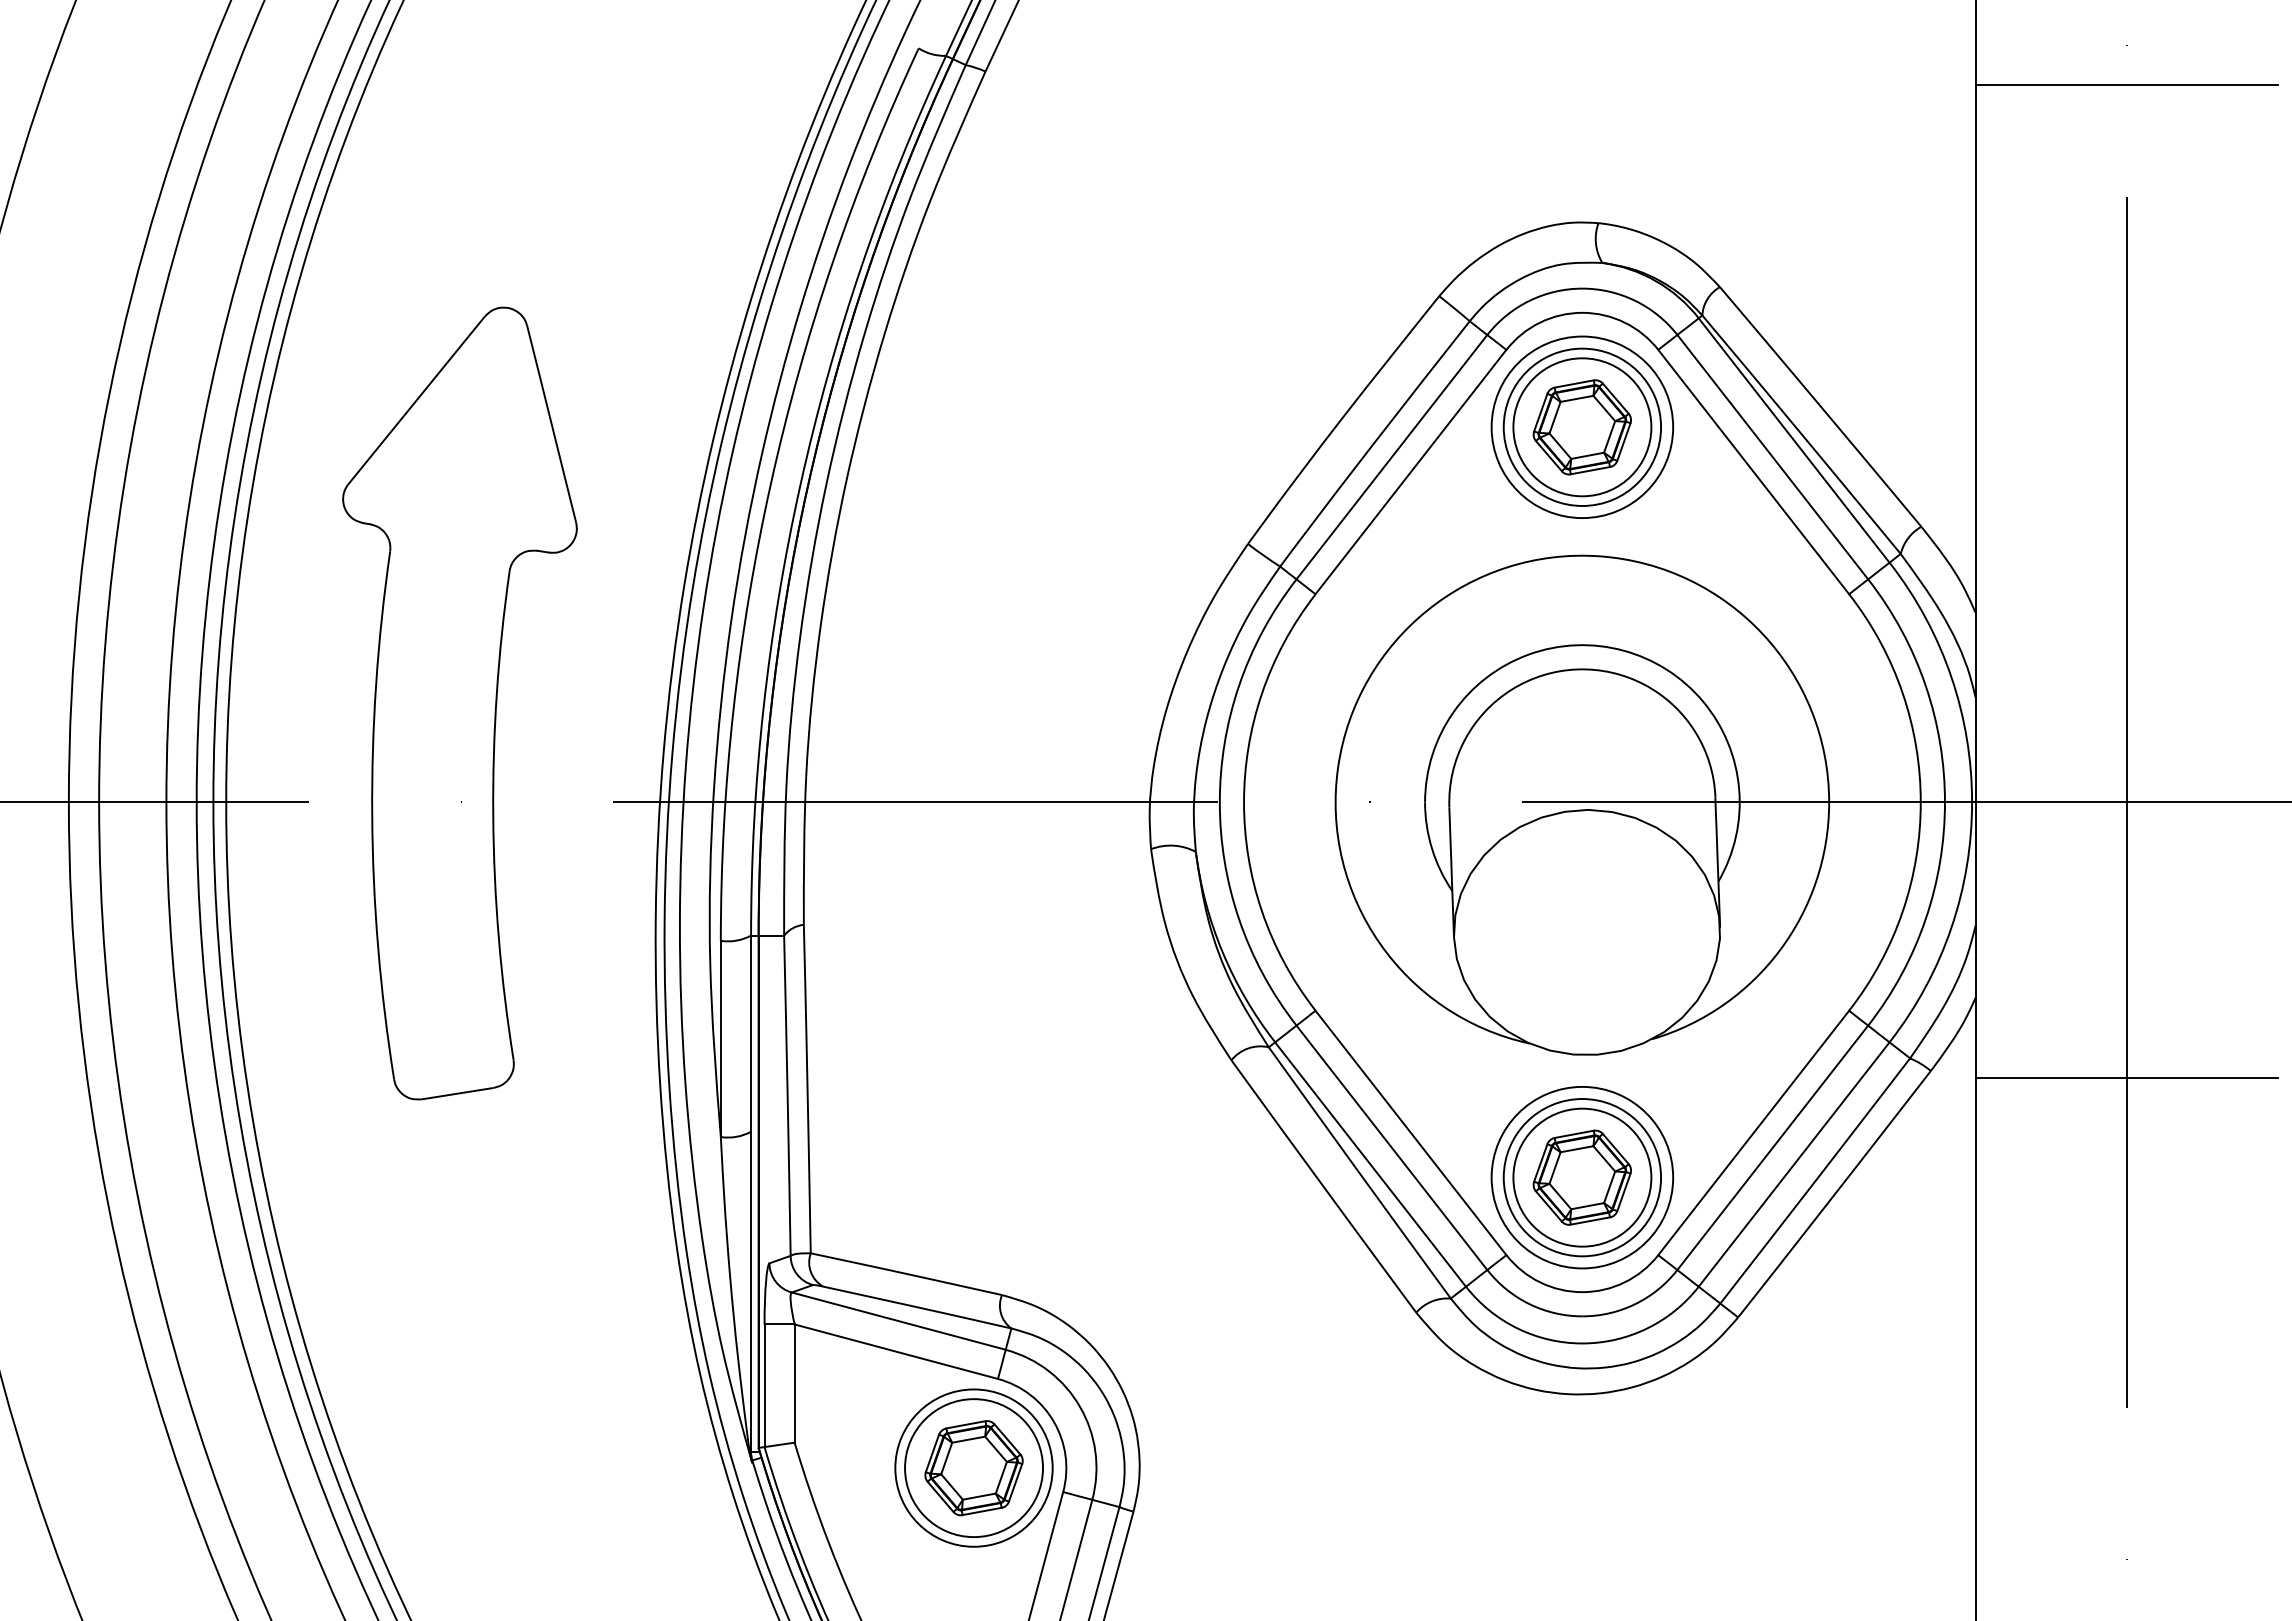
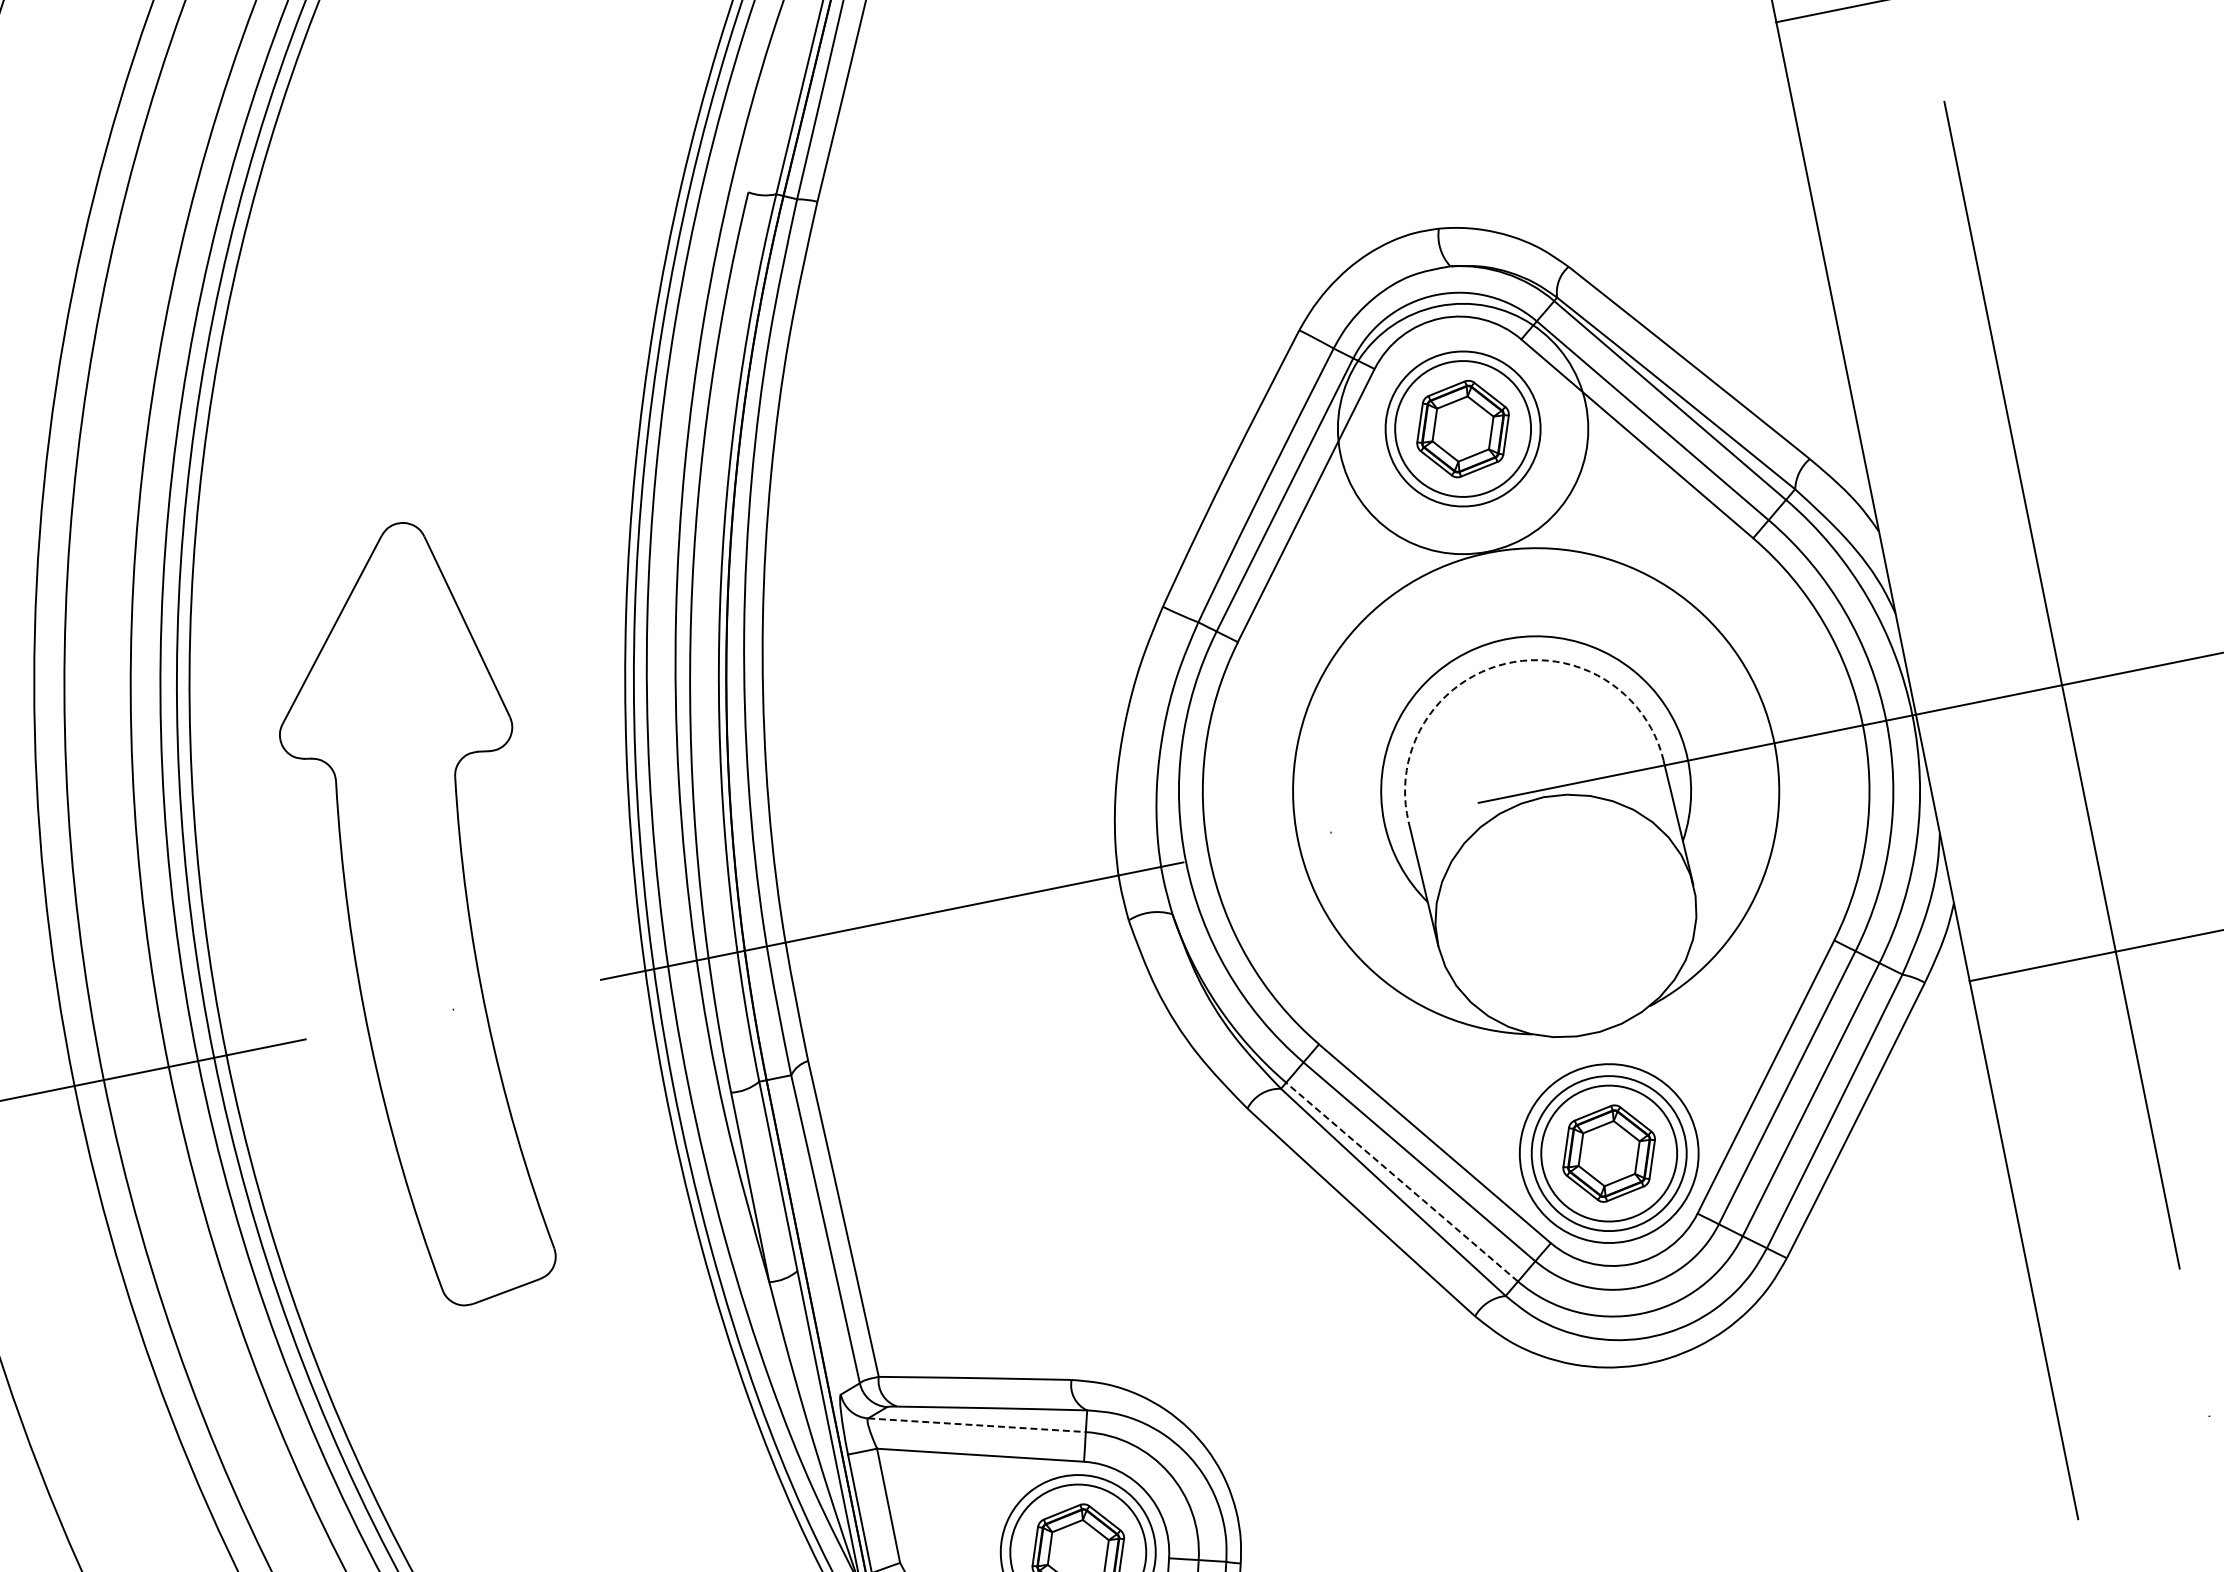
circle: (1582, 427) -> (1463, 429), size x1.4
arc: (1577, 669) -> (1505, 663), solid -> dashed
line: (1370, 1164) -> (1402, 1182), solid -> dashed
line: (898, 1321) -> (976, 1425), solid -> dashed

